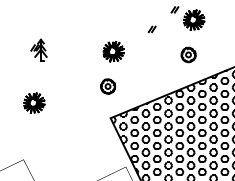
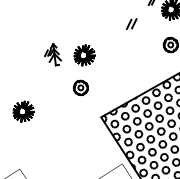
part: (151, 29) -> (130, 24), size x1.6
part: (38, 49) -> (51, 54), moved
part: (113, 51) -> (84, 55), moved
part: (108, 86) -> (81, 87), moved

